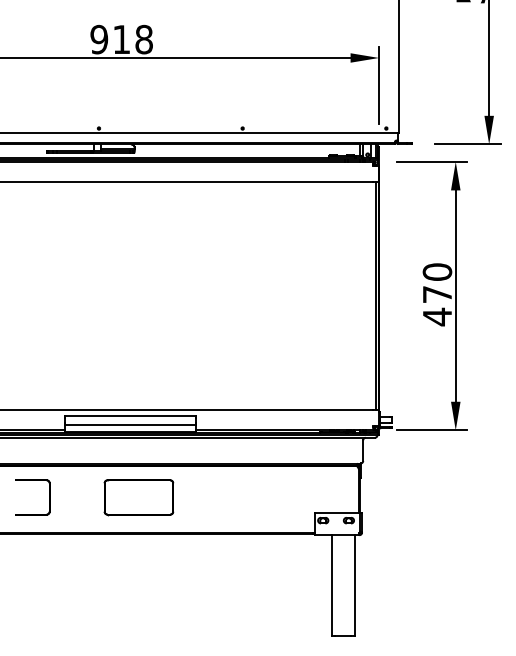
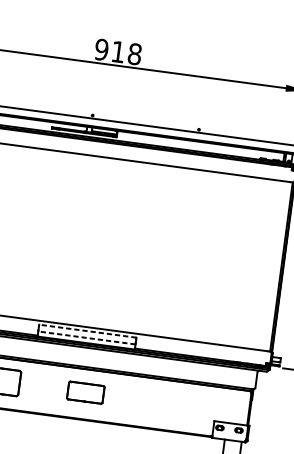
line: (130, 415) -> (87, 331), solid -> dashed
line: (130, 424) -> (86, 337), solid -> dashed
part: (138, 497) -> (85, 392), size x0.7

